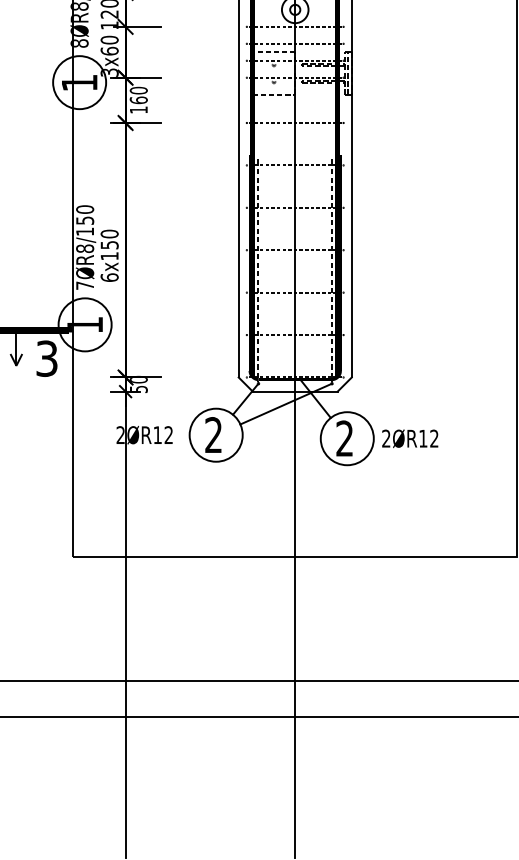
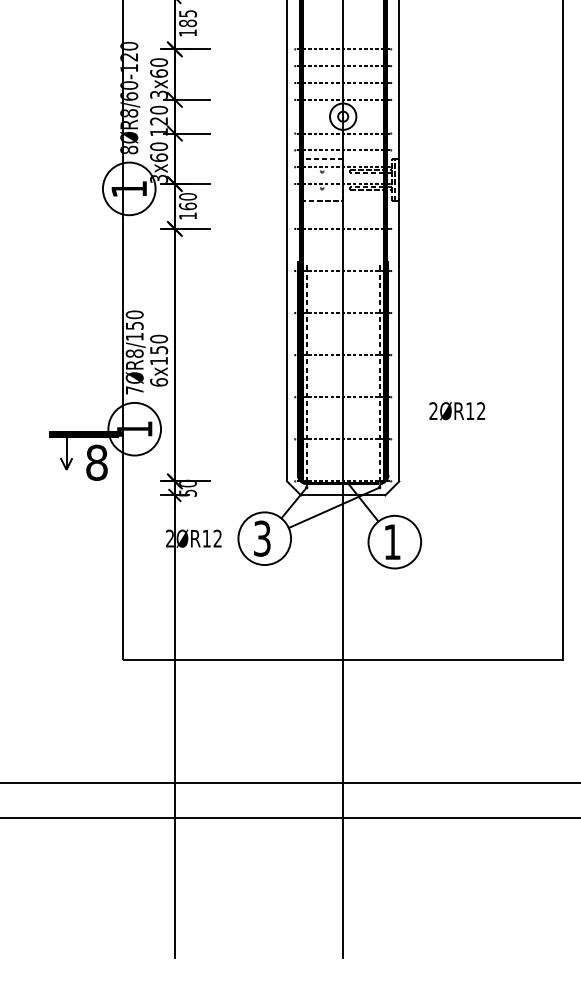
text: (46, 358) -> (96, 462), 3 -> 8
text: (213, 435) -> (262, 538), 2 -> 3
text: (344, 438) -> (392, 541), 2 -> 1
text: (409, 439) -> (456, 411), moved

